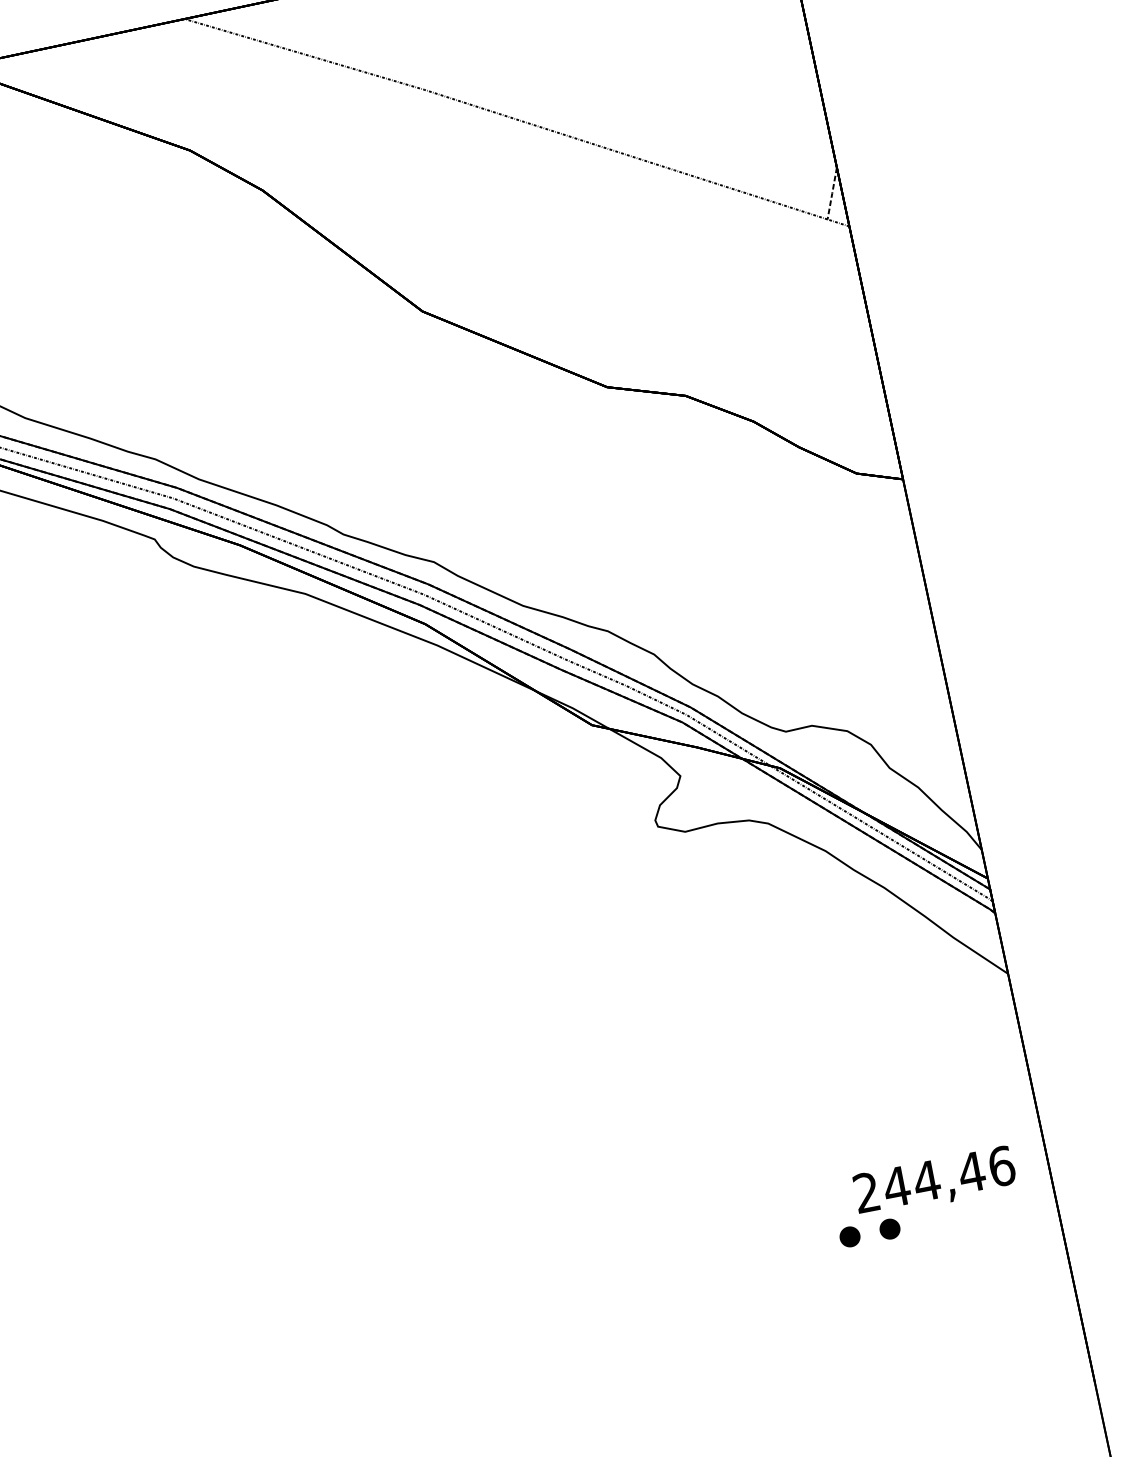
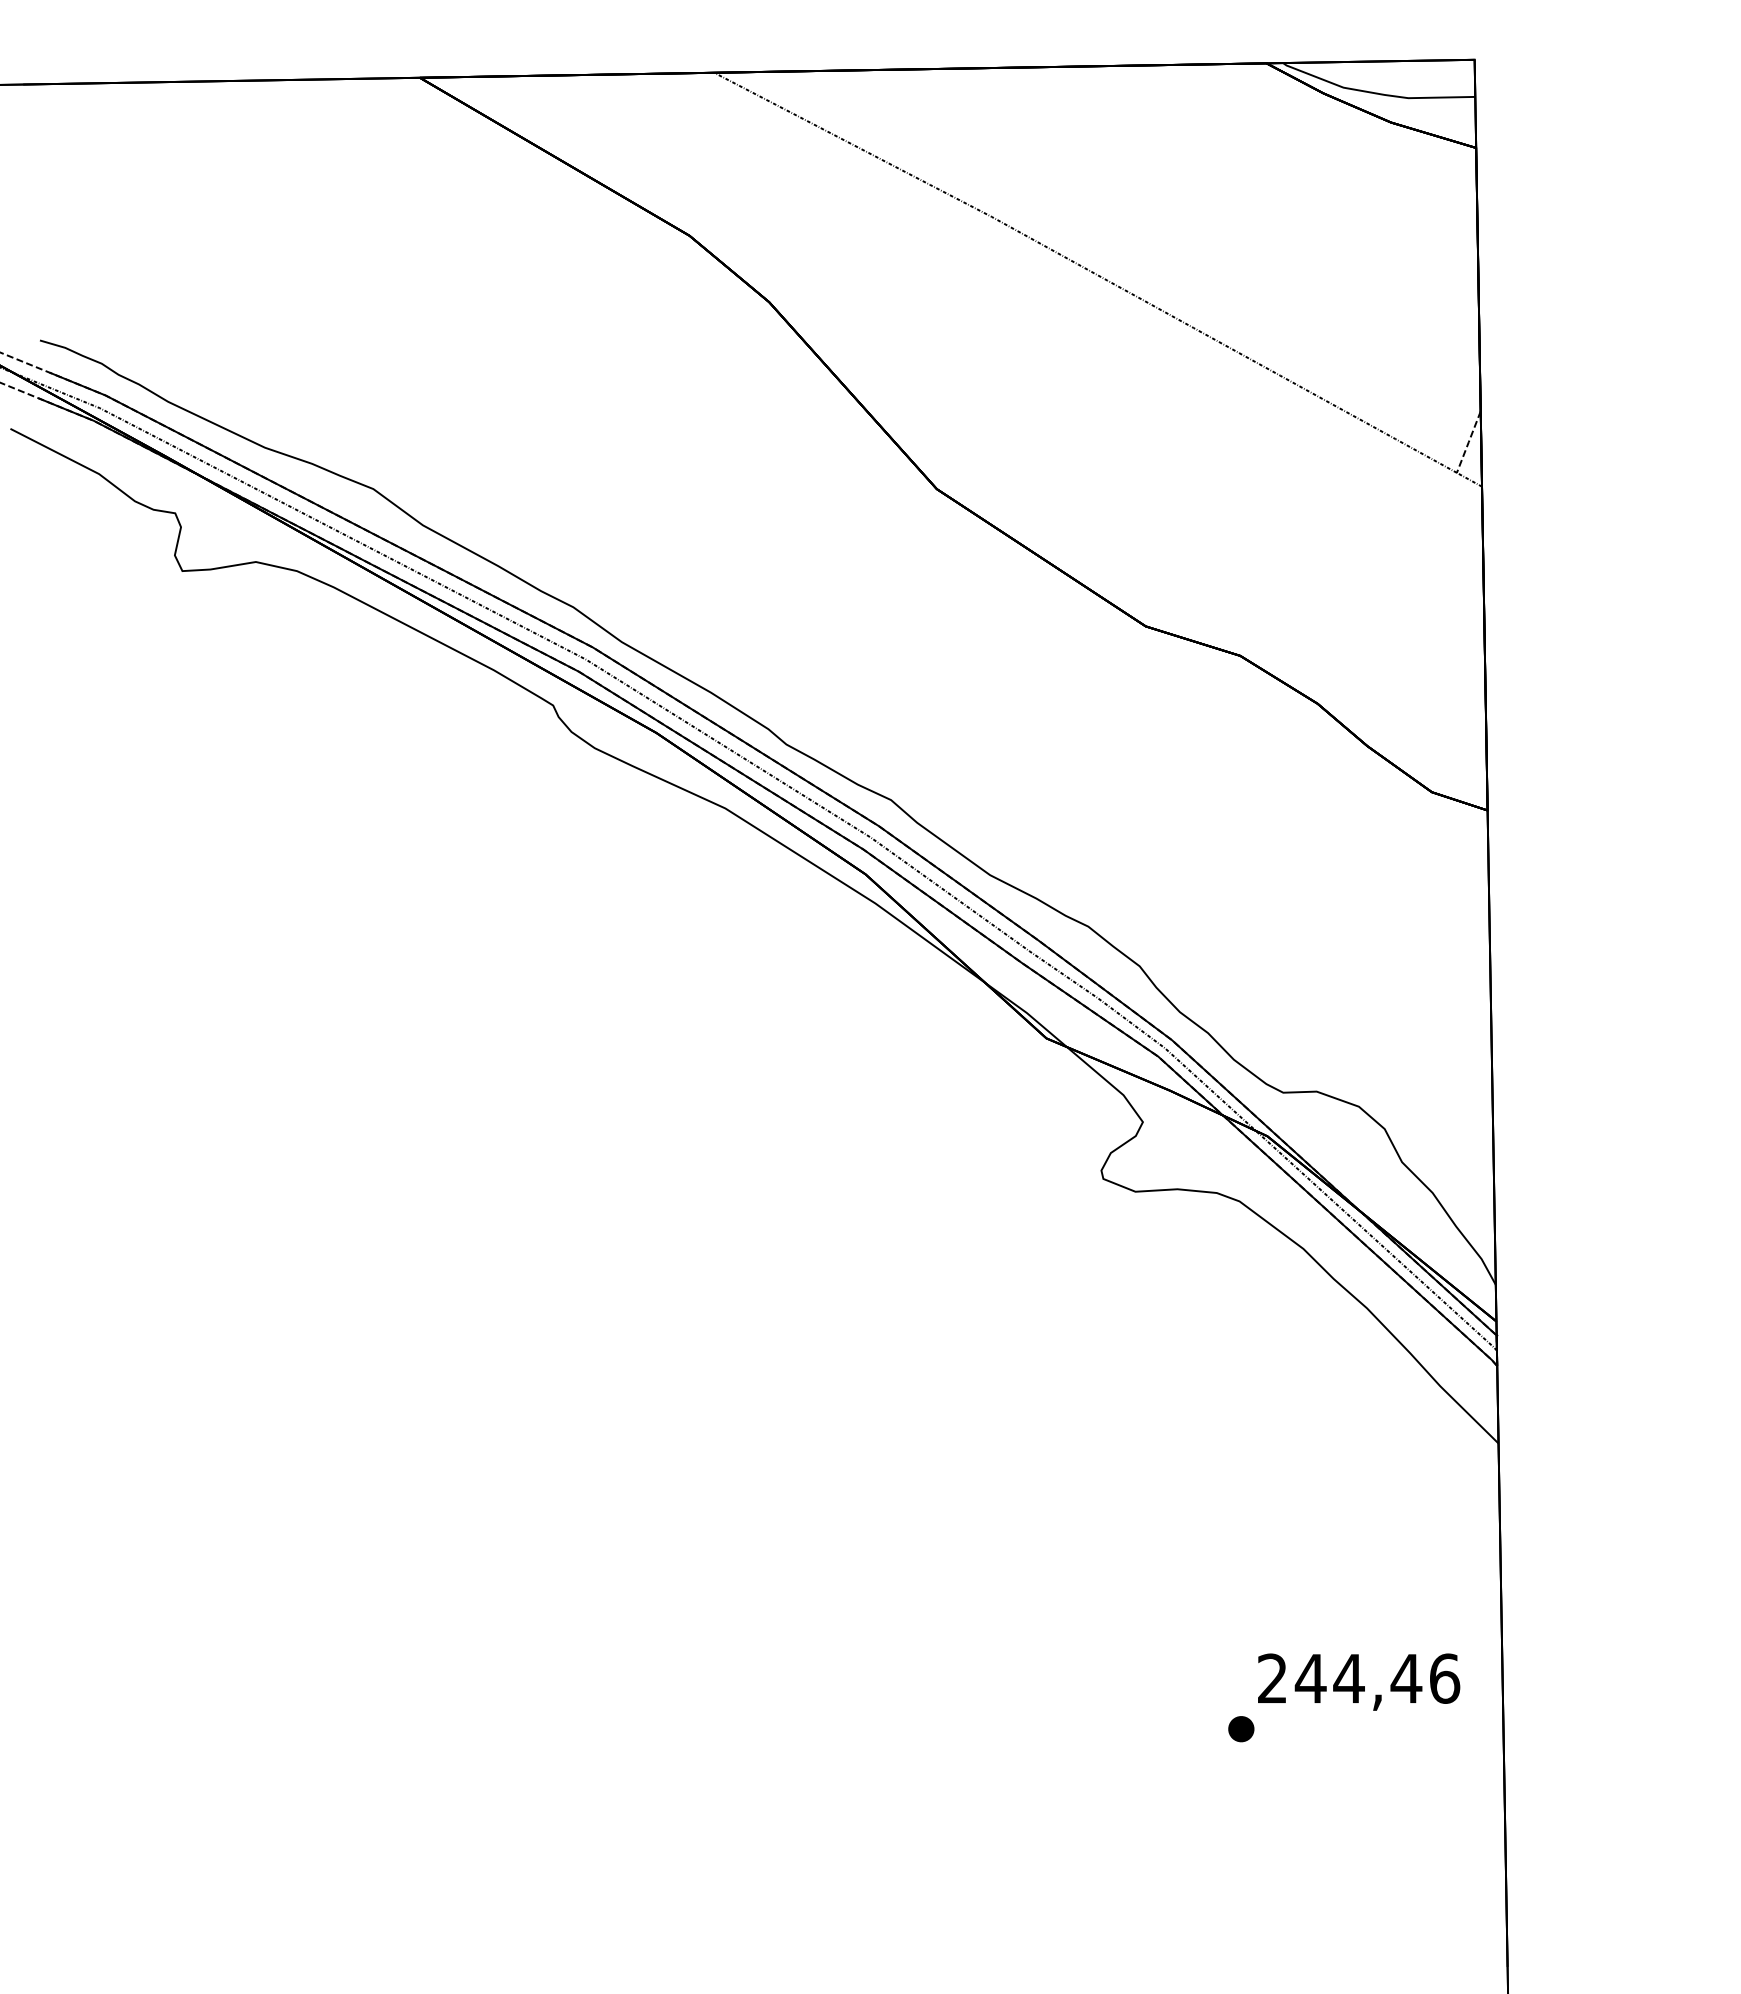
part: (890, 1229) -> (1292, 1729), removed

